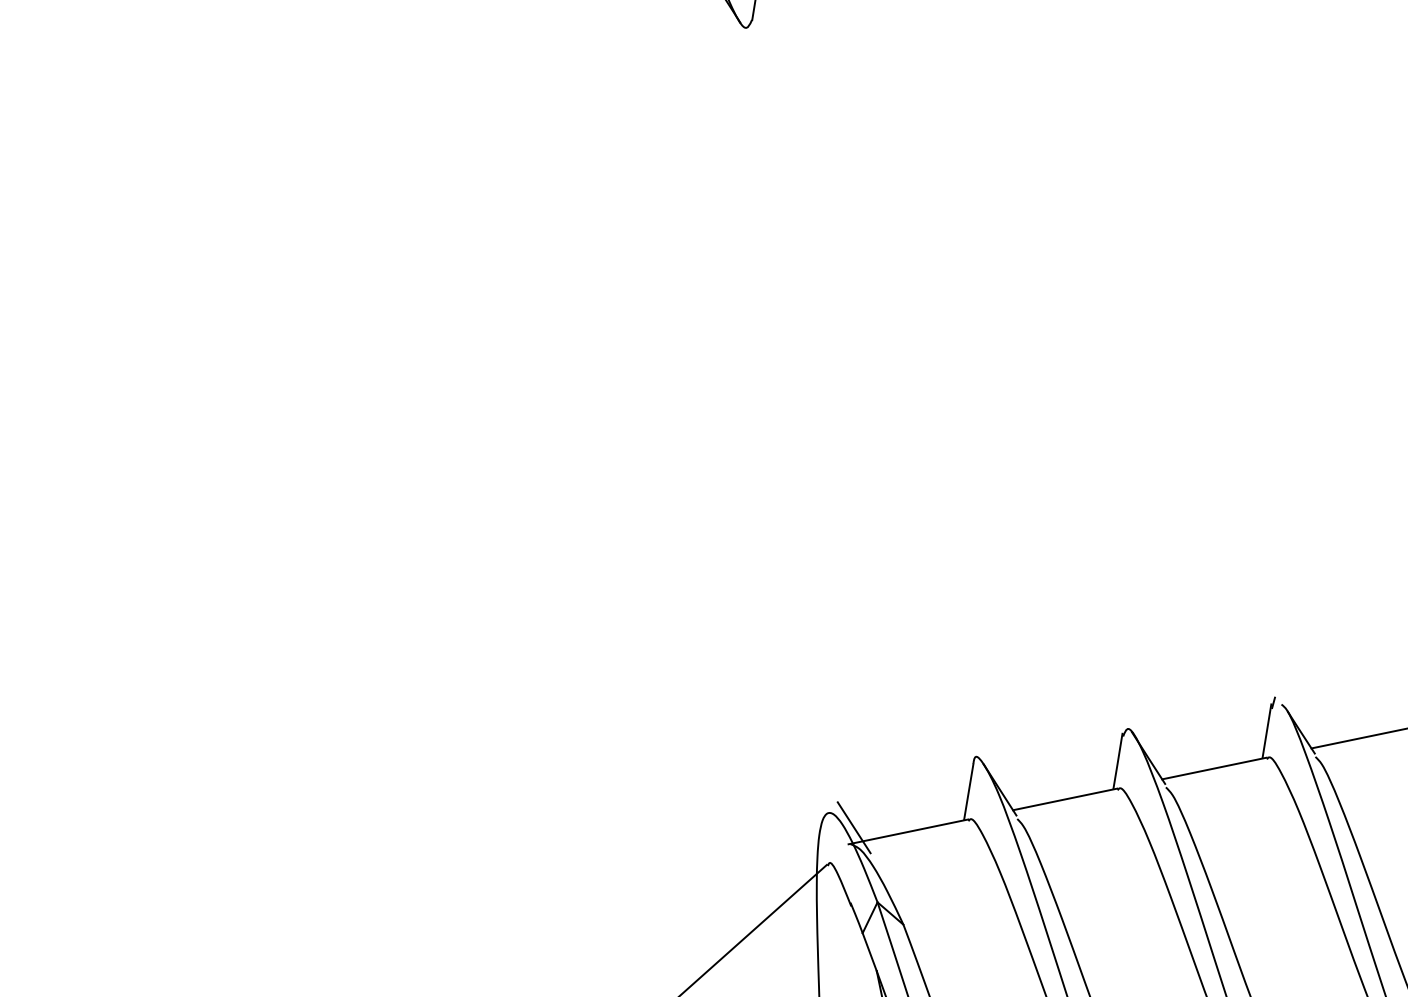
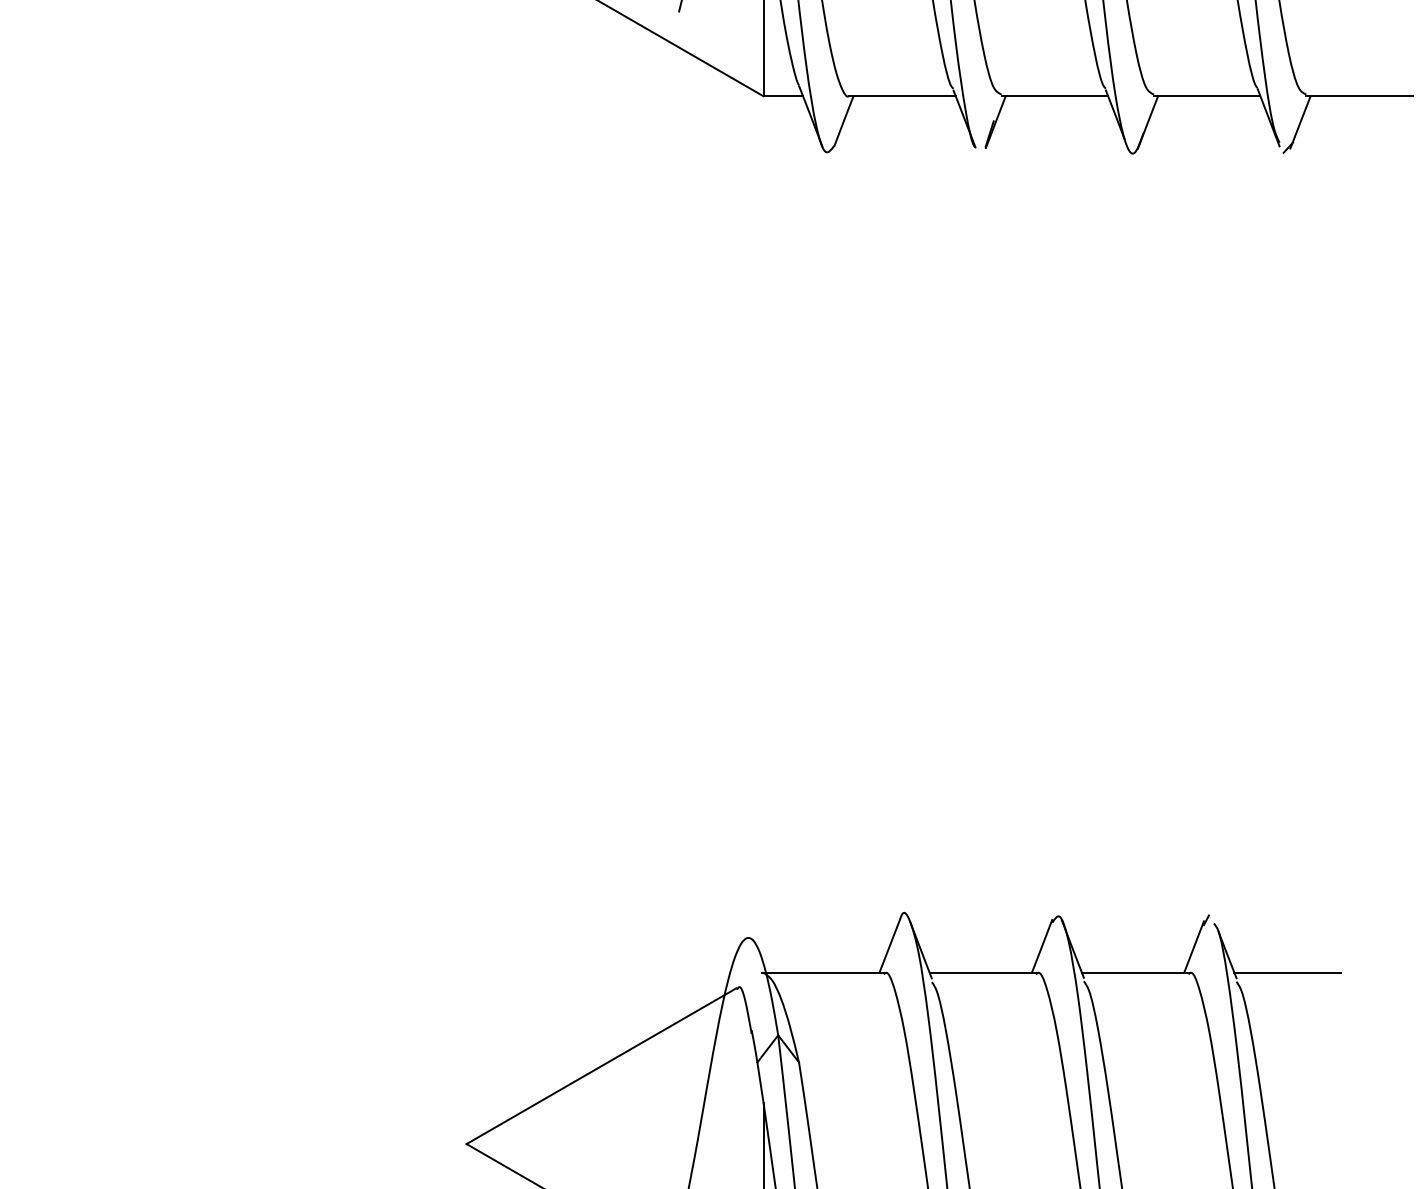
line: (854, 827) -> (770, 957), removed

